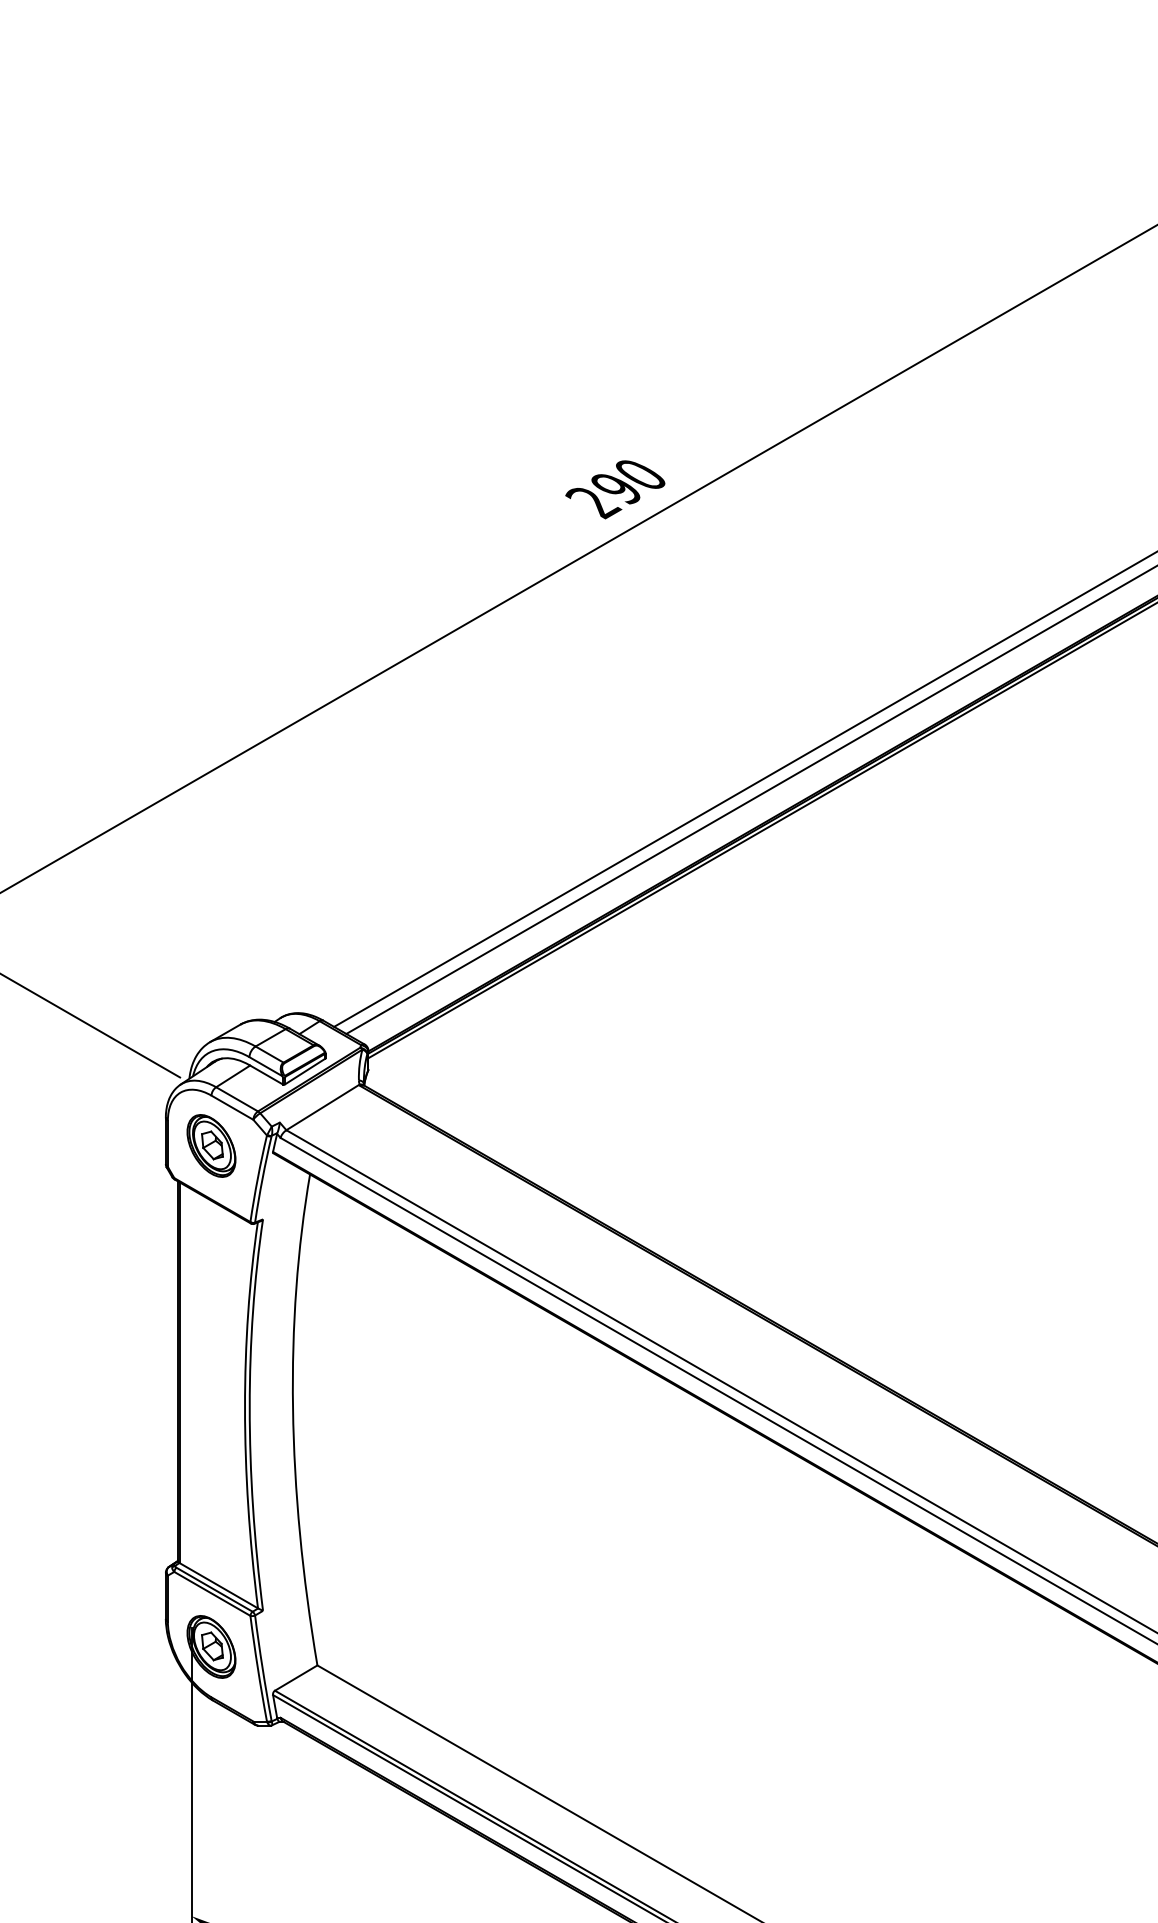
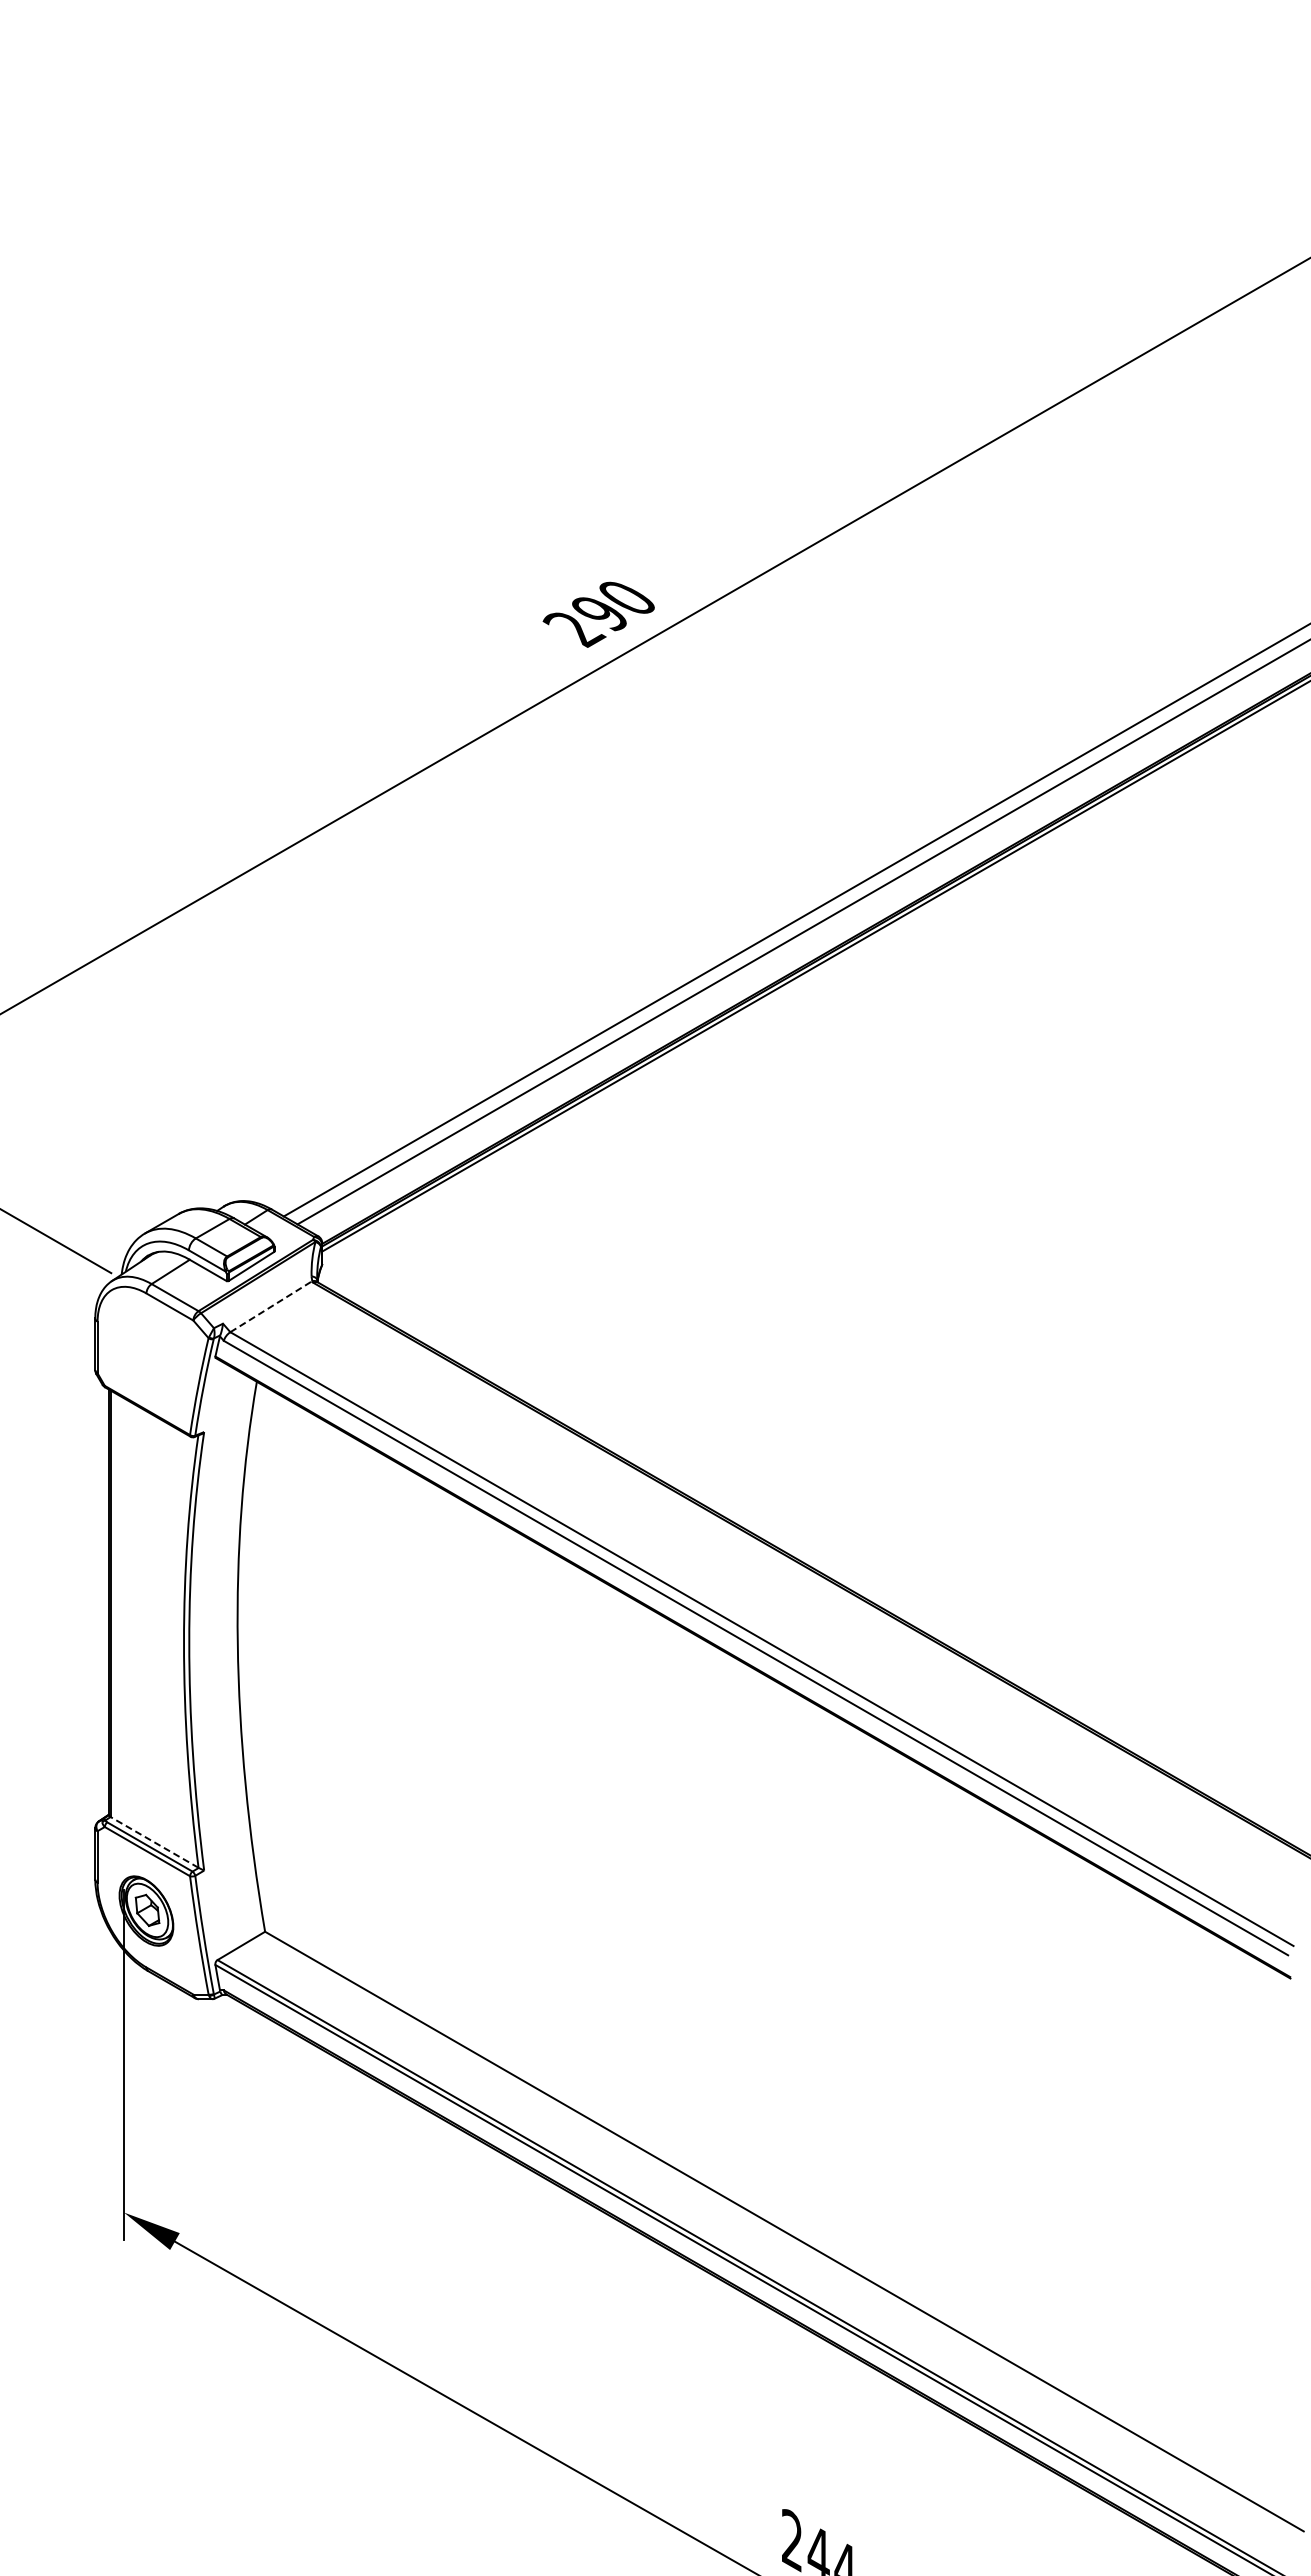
line: (323, 1107) -> (271, 1306), solid -> dashed
part: (211, 1145) -> (146, 1349), removed
line: (218, 1585) -> (154, 1842), solid -> dashed

